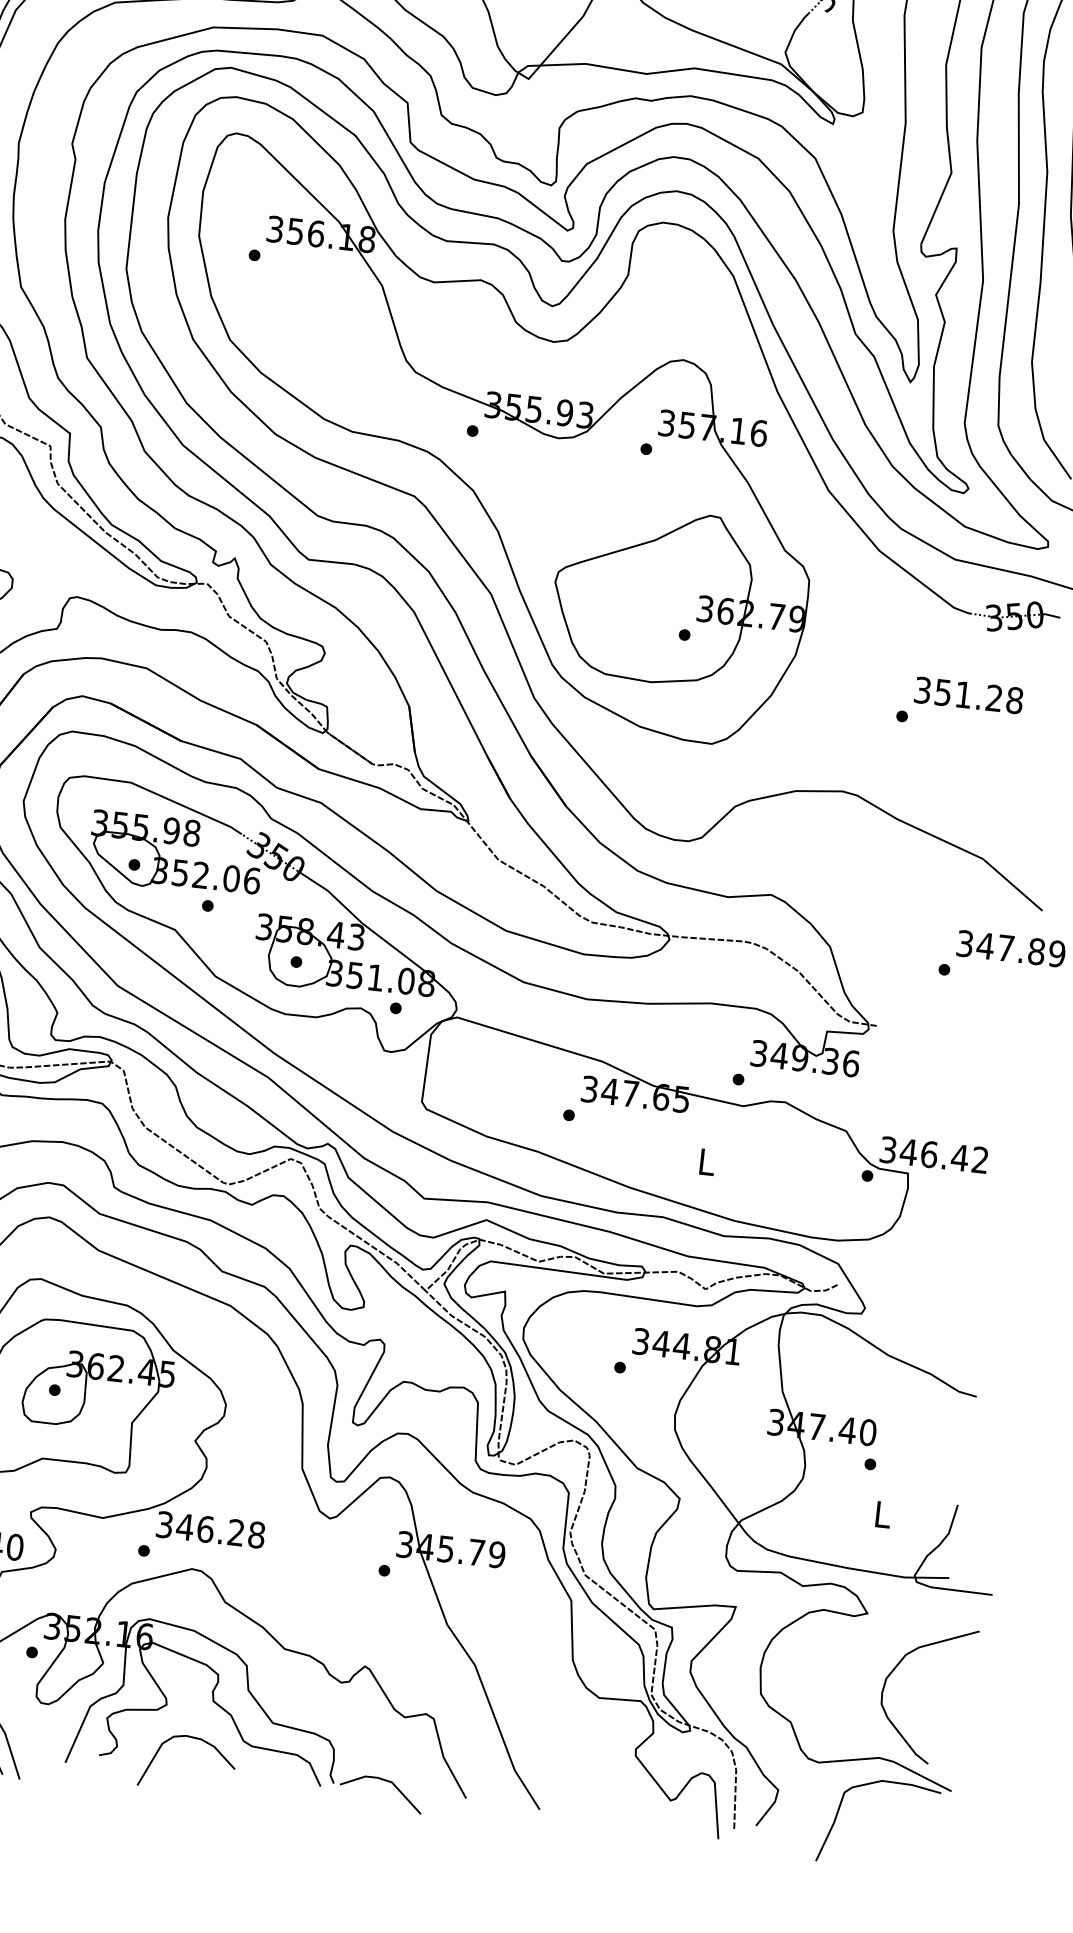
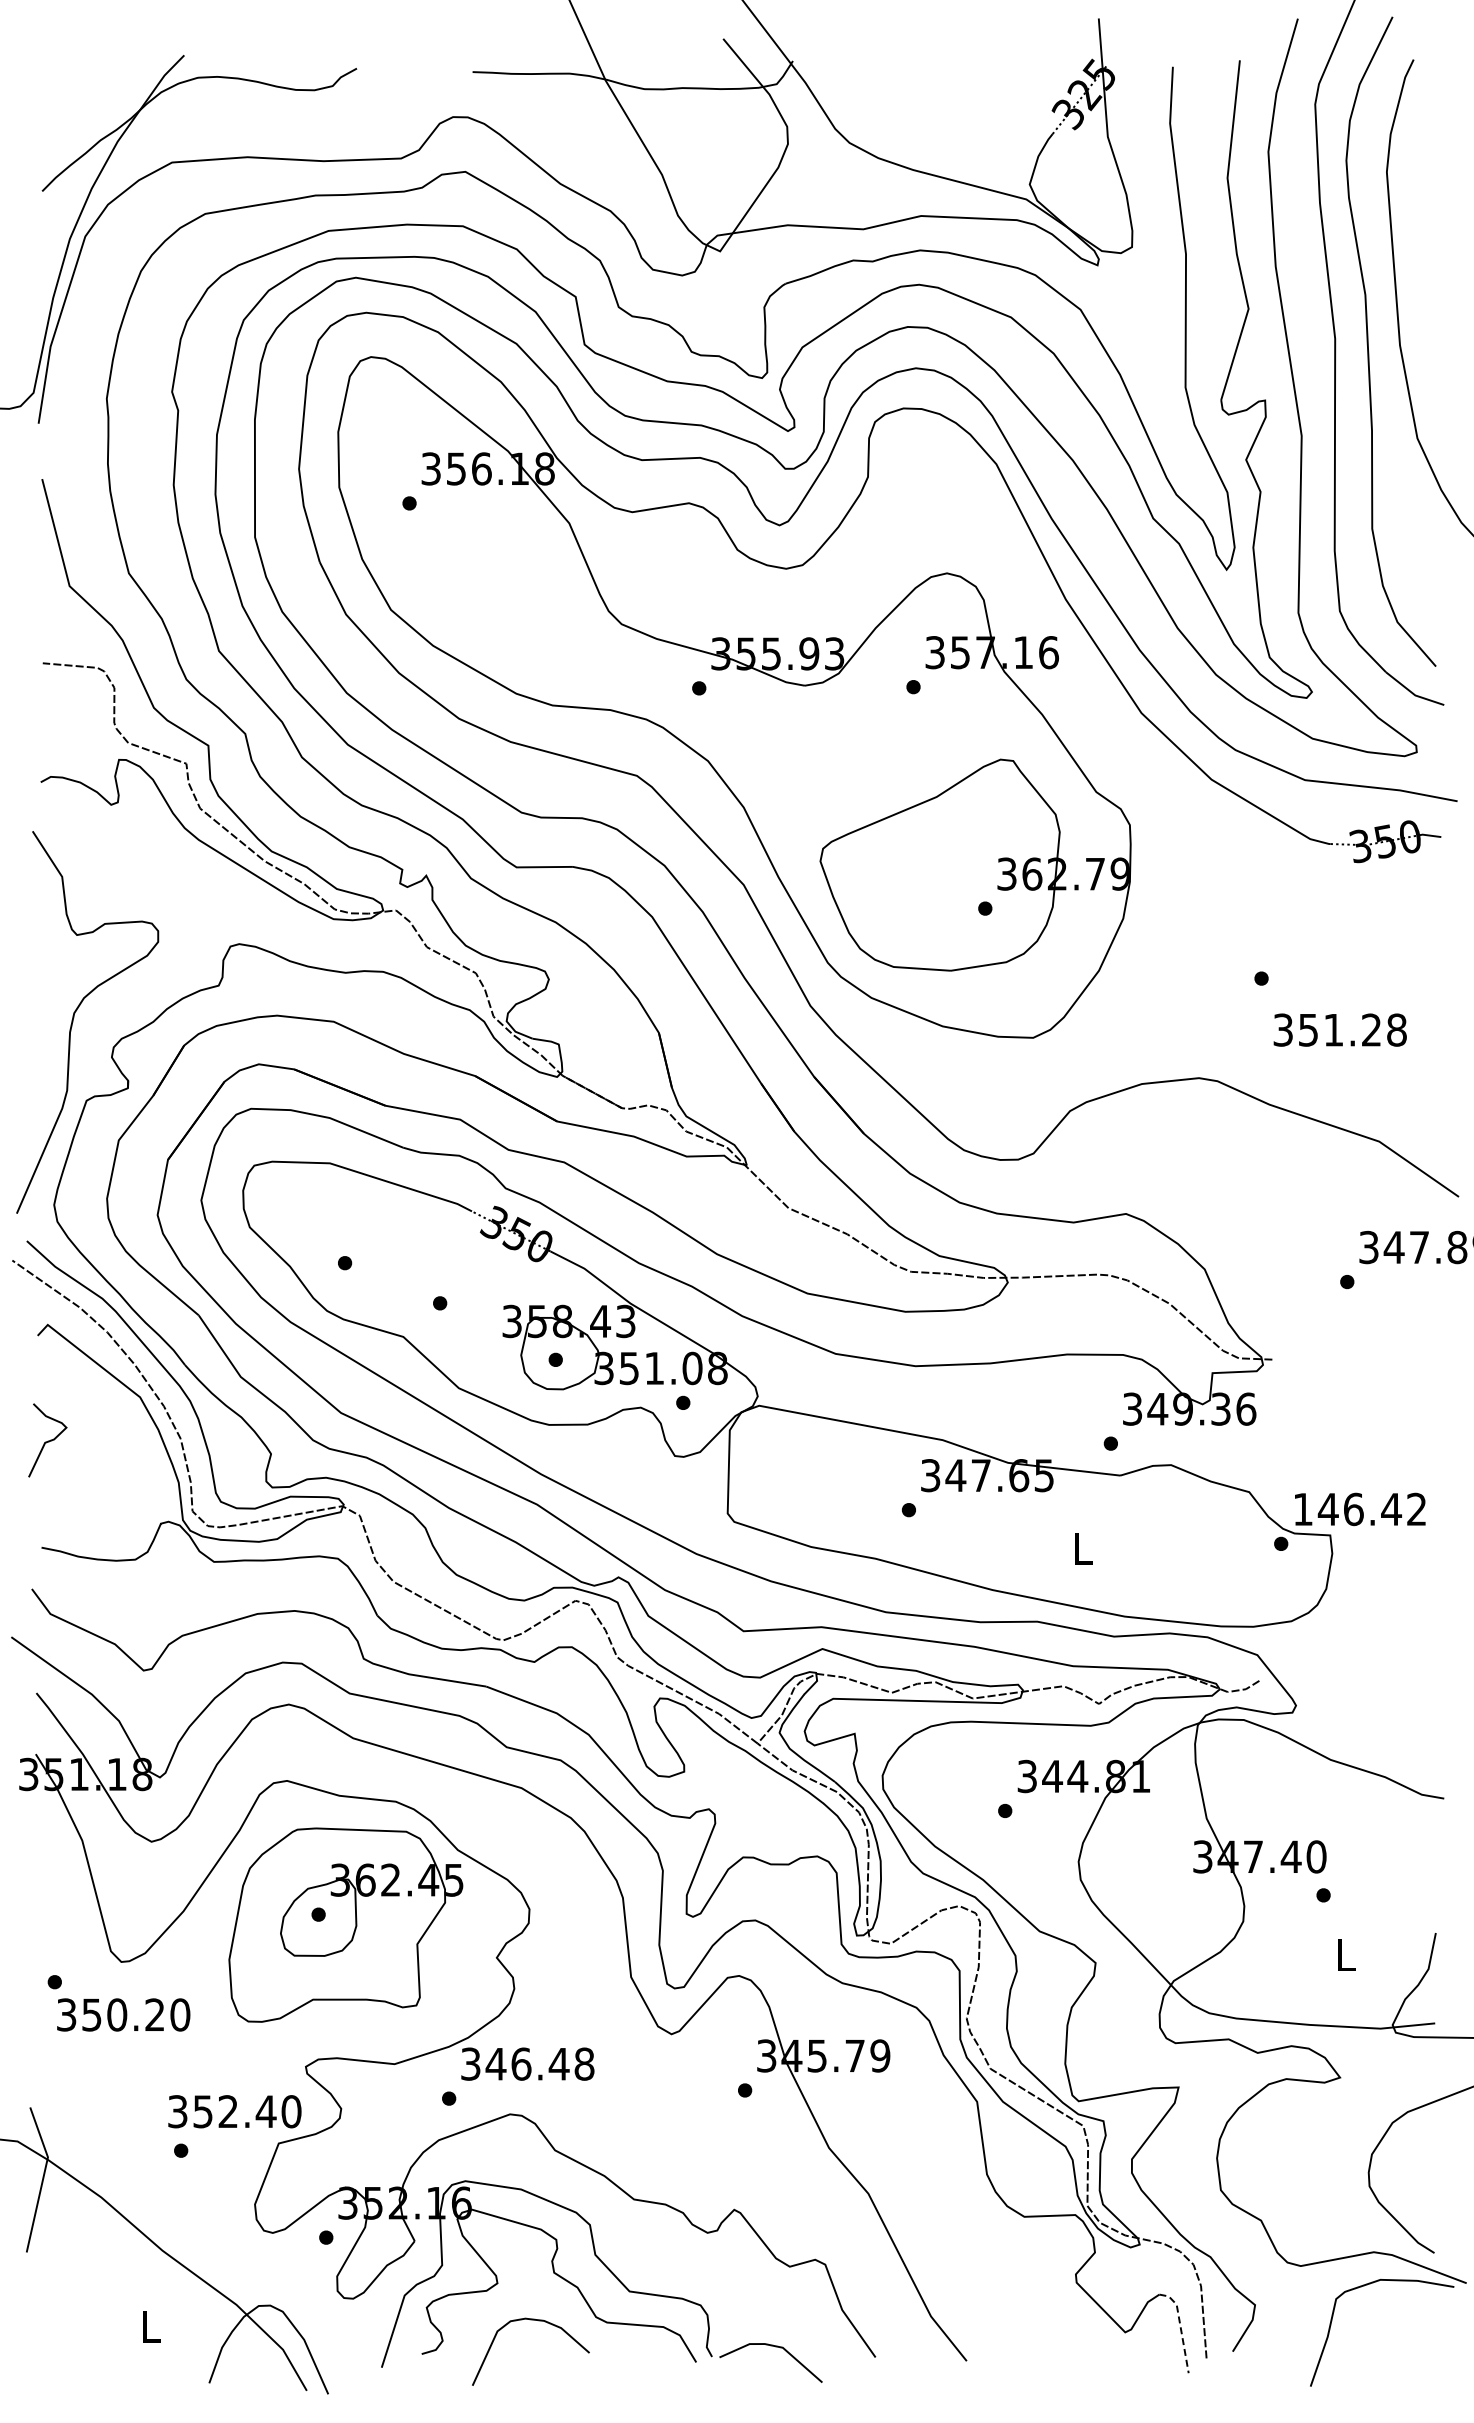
text: (968, 694) -> (1339, 1029), moved
part: (176, 854) -> (394, 1244), removed
text: (887, 1150) -> (1302, 1509), 346.42 -> 146.42
text: (235, 1532) -> (558, 2063), 346.28 -> 346.48
line: (715, 1801) -> (1180, 2327), solid -> dashed

